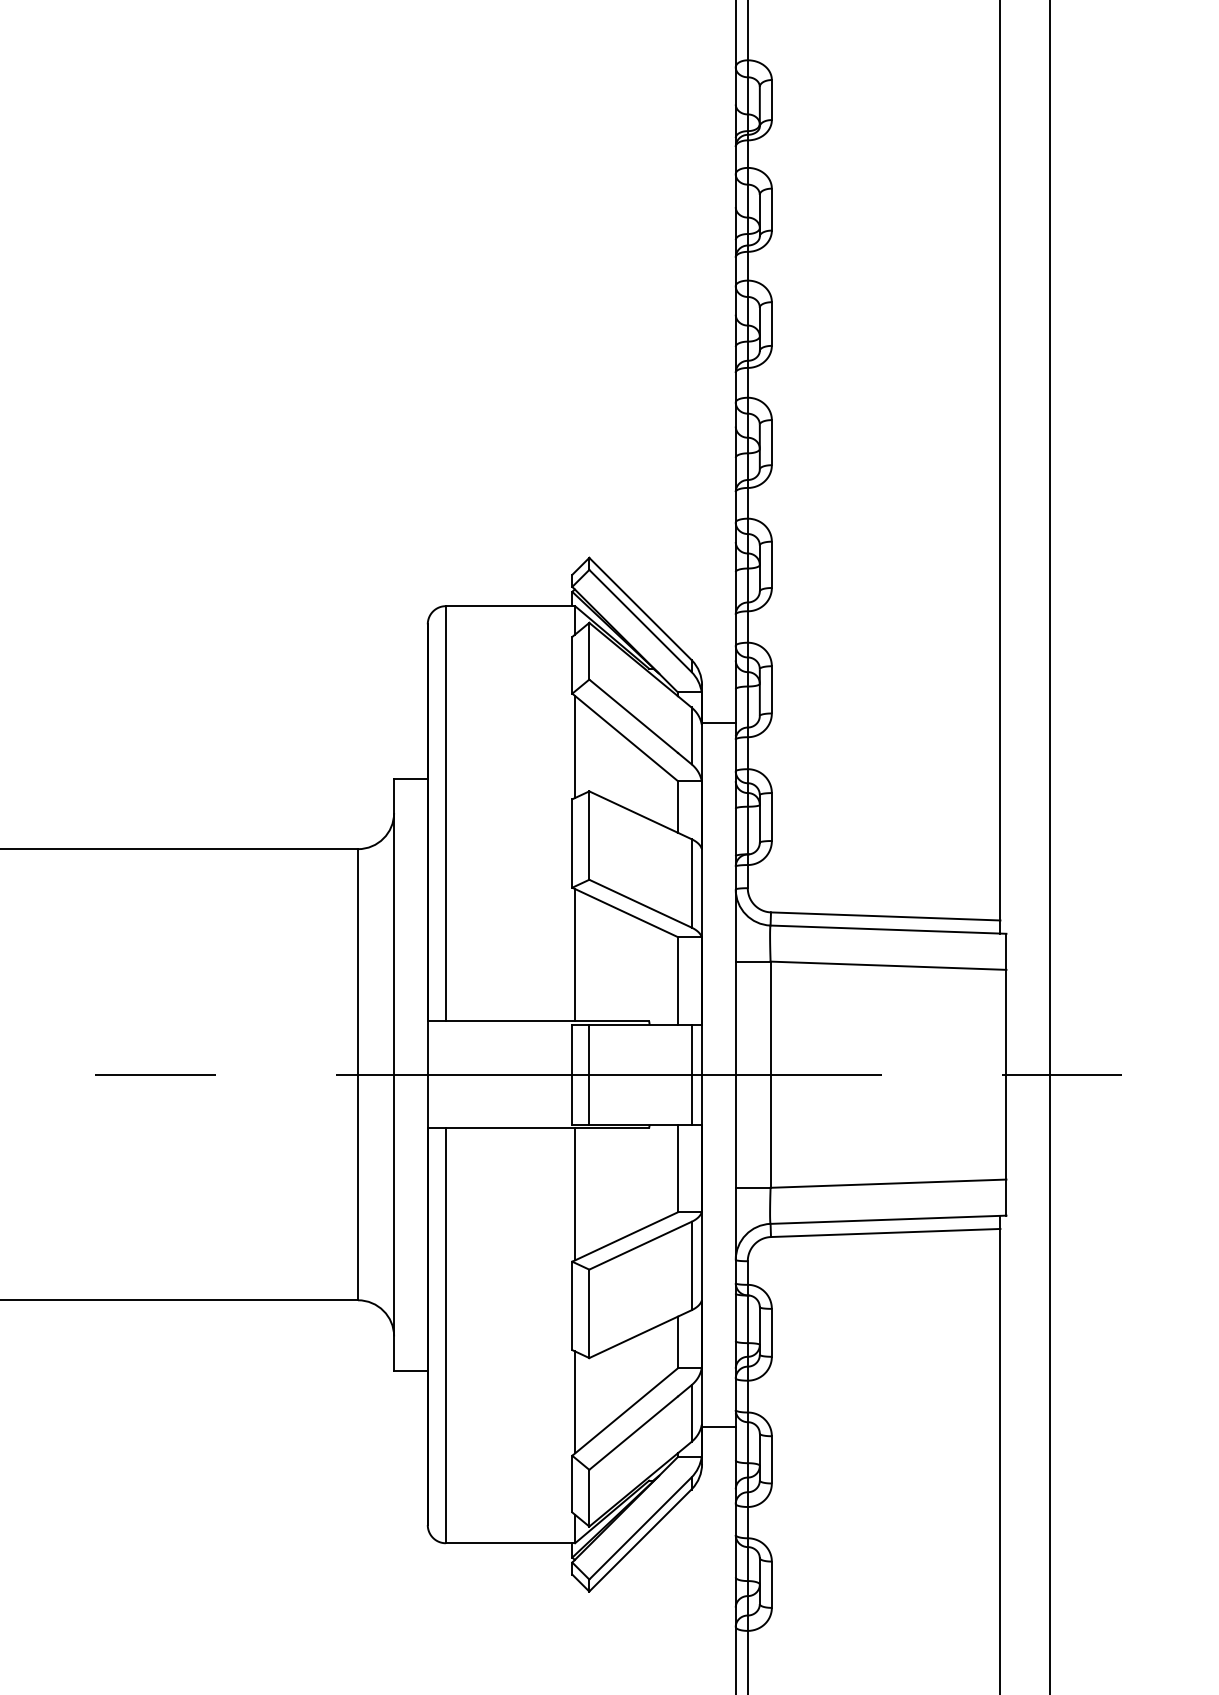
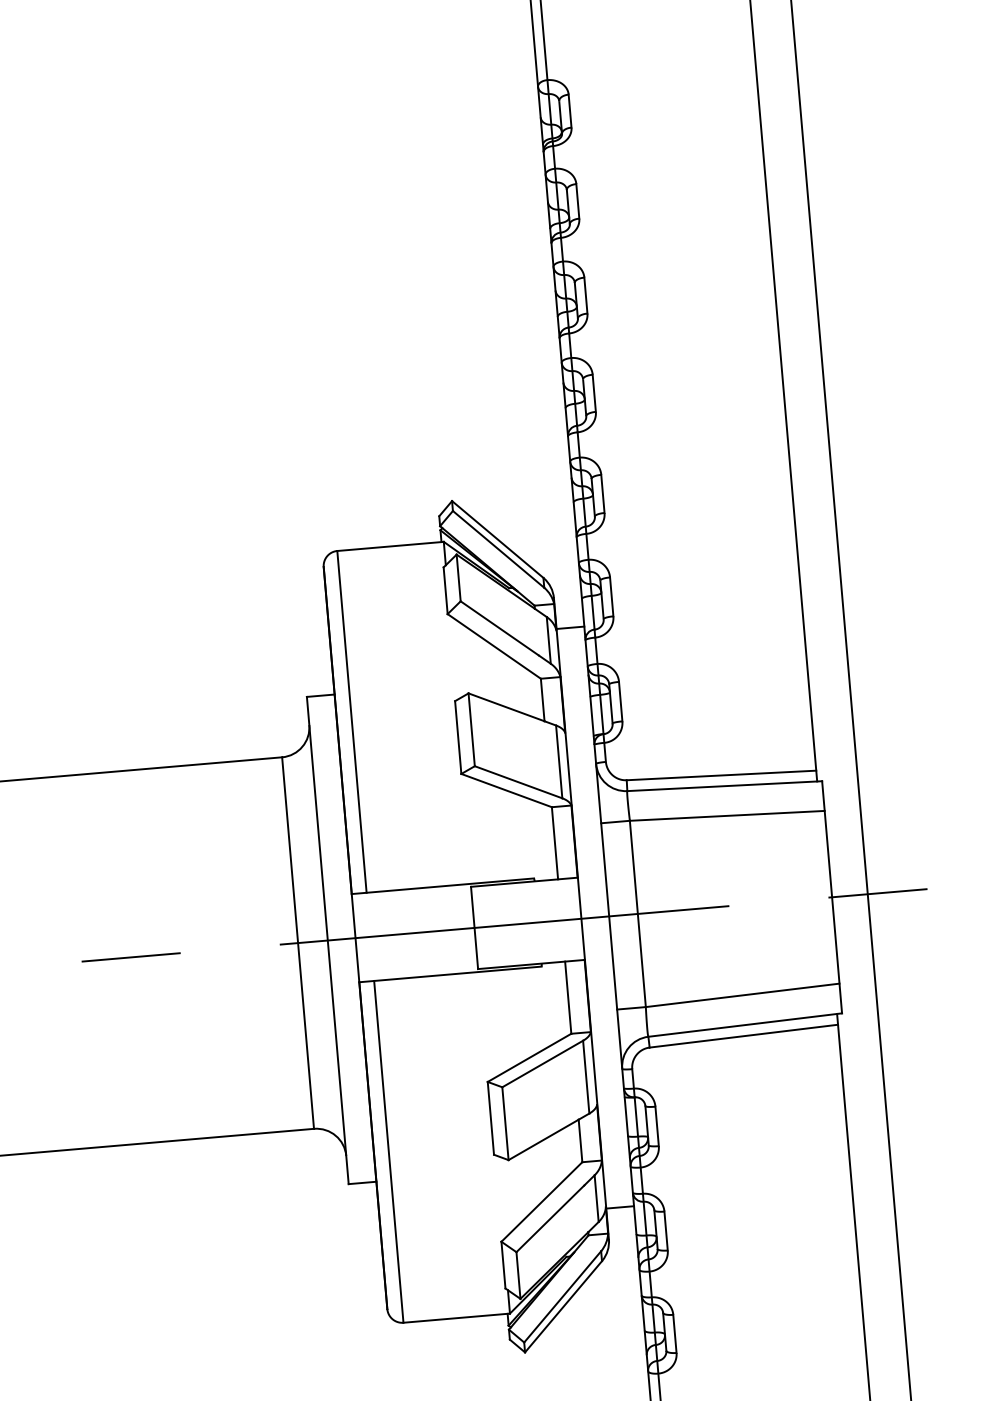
line: (575, 747) -> (454, 658), removed
line: (575, 955) -> (468, 829), removed
line: (589, 1074) -> (488, 926), removed
line: (691, 1074) -> (572, 919), removed
line: (575, 1194) -> (485, 1026), removed
line: (575, 1402) -> (500, 1197), removed

